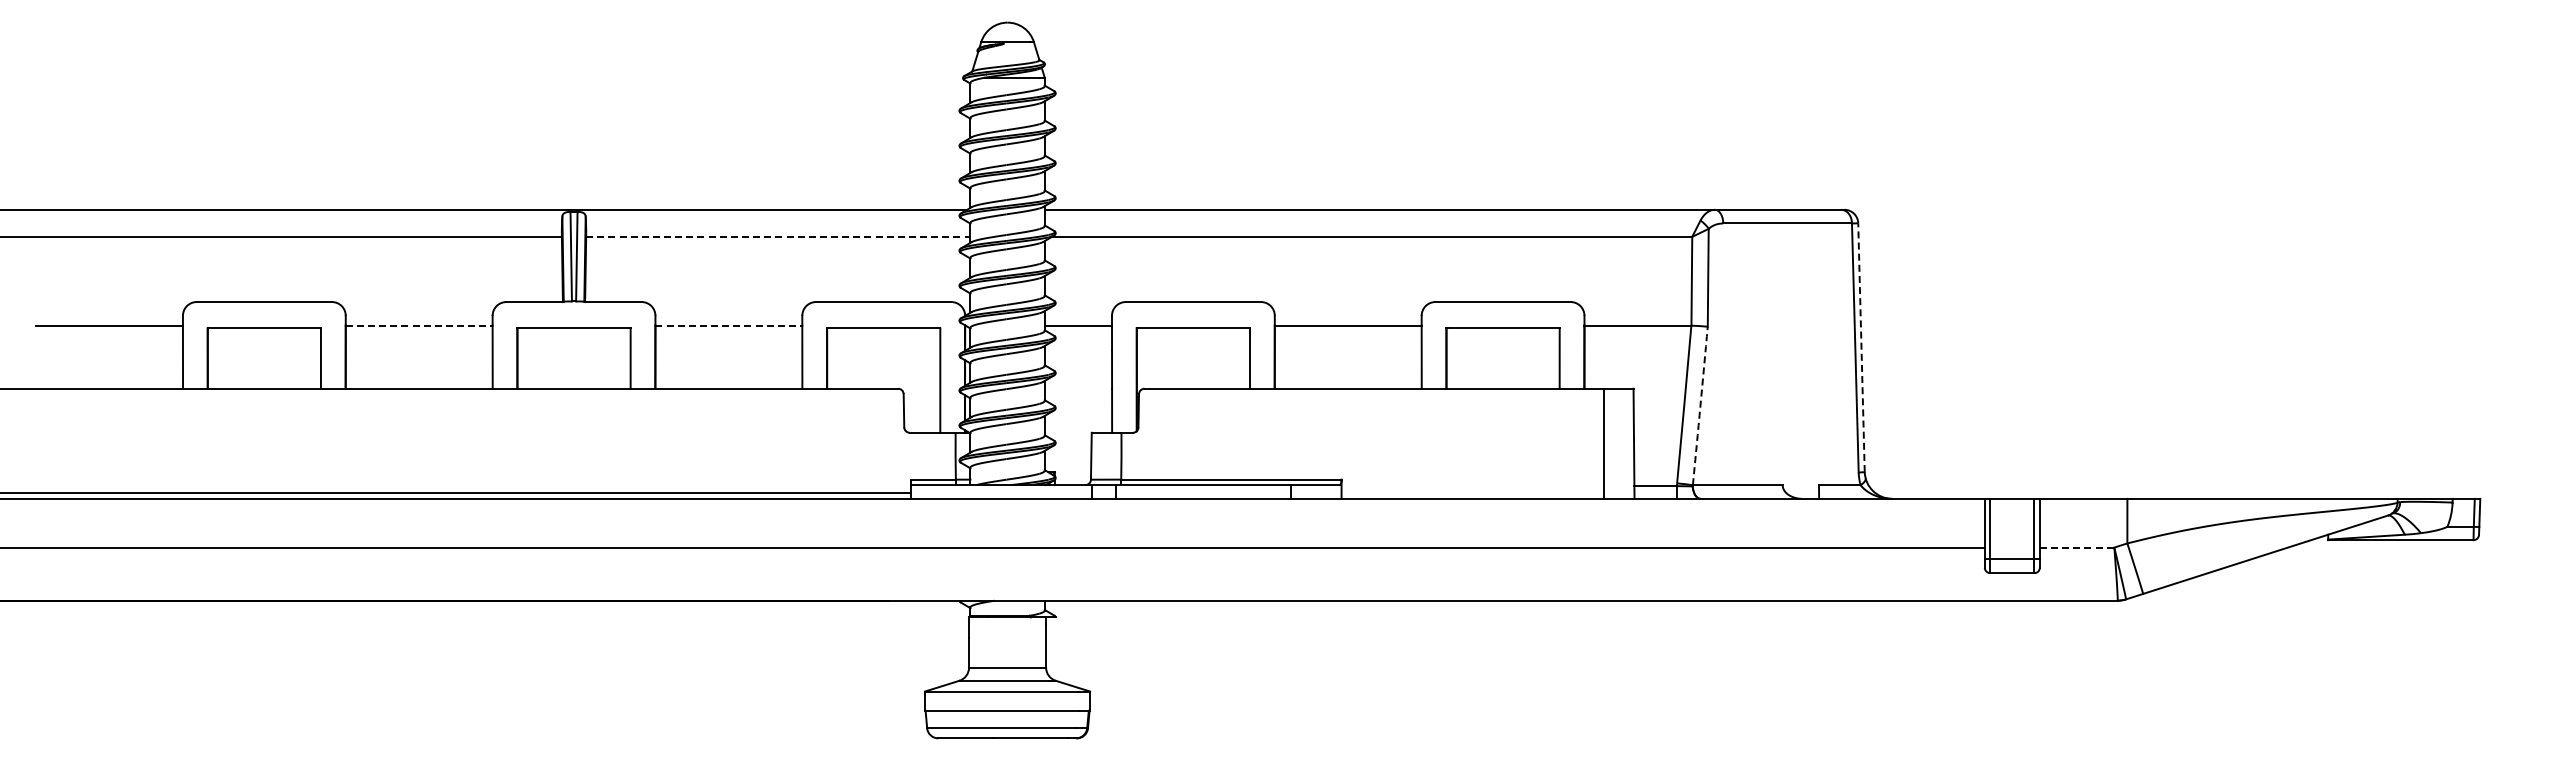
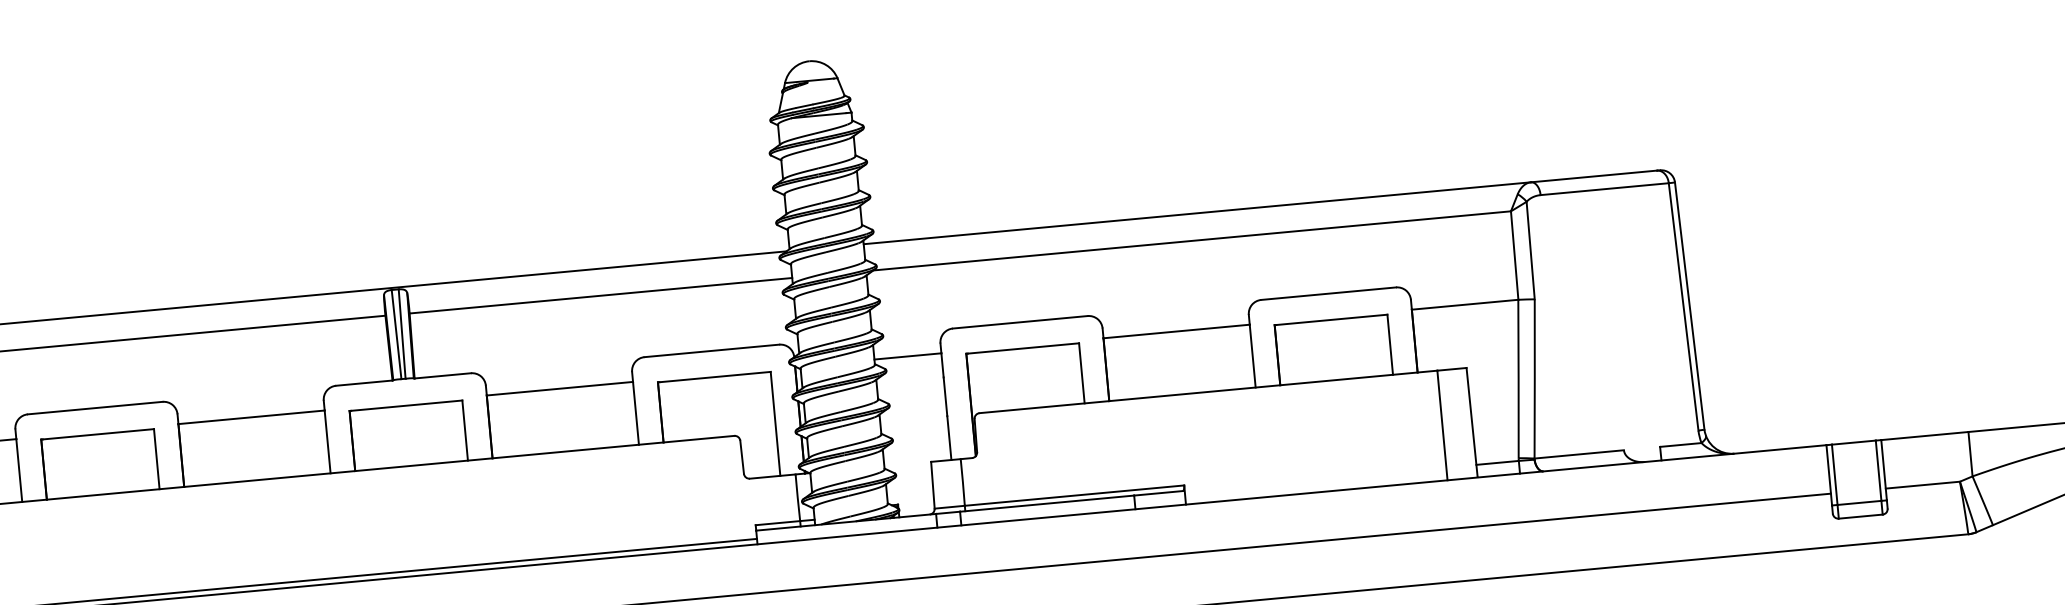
line: (778, 236) -> (601, 295), dashed -> solid
line: (419, 325) -> (251, 417), dashed -> solid
line: (729, 325) -> (560, 388), dashed -> solid
line: (1861, 347) -> (1689, 305), dashed -> solid
arc: (1700, 405) -> (1534, 378), dashed -> solid
line: (2077, 547) -> (1923, 485), dashed -> solid

